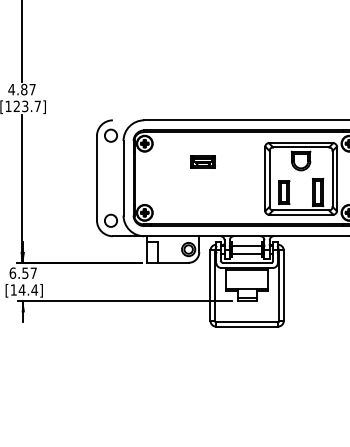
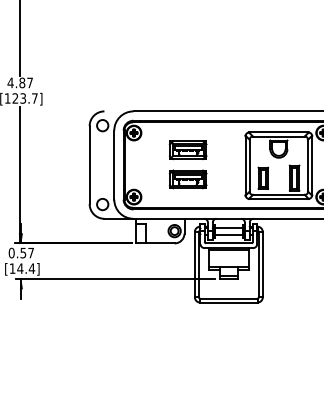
part: (202, 161) -> (187, 149), size x1.67
part: (202, 193) -> (187, 179), added
text: (12, 272) -> (11, 252), 6.57 -> 0.57

